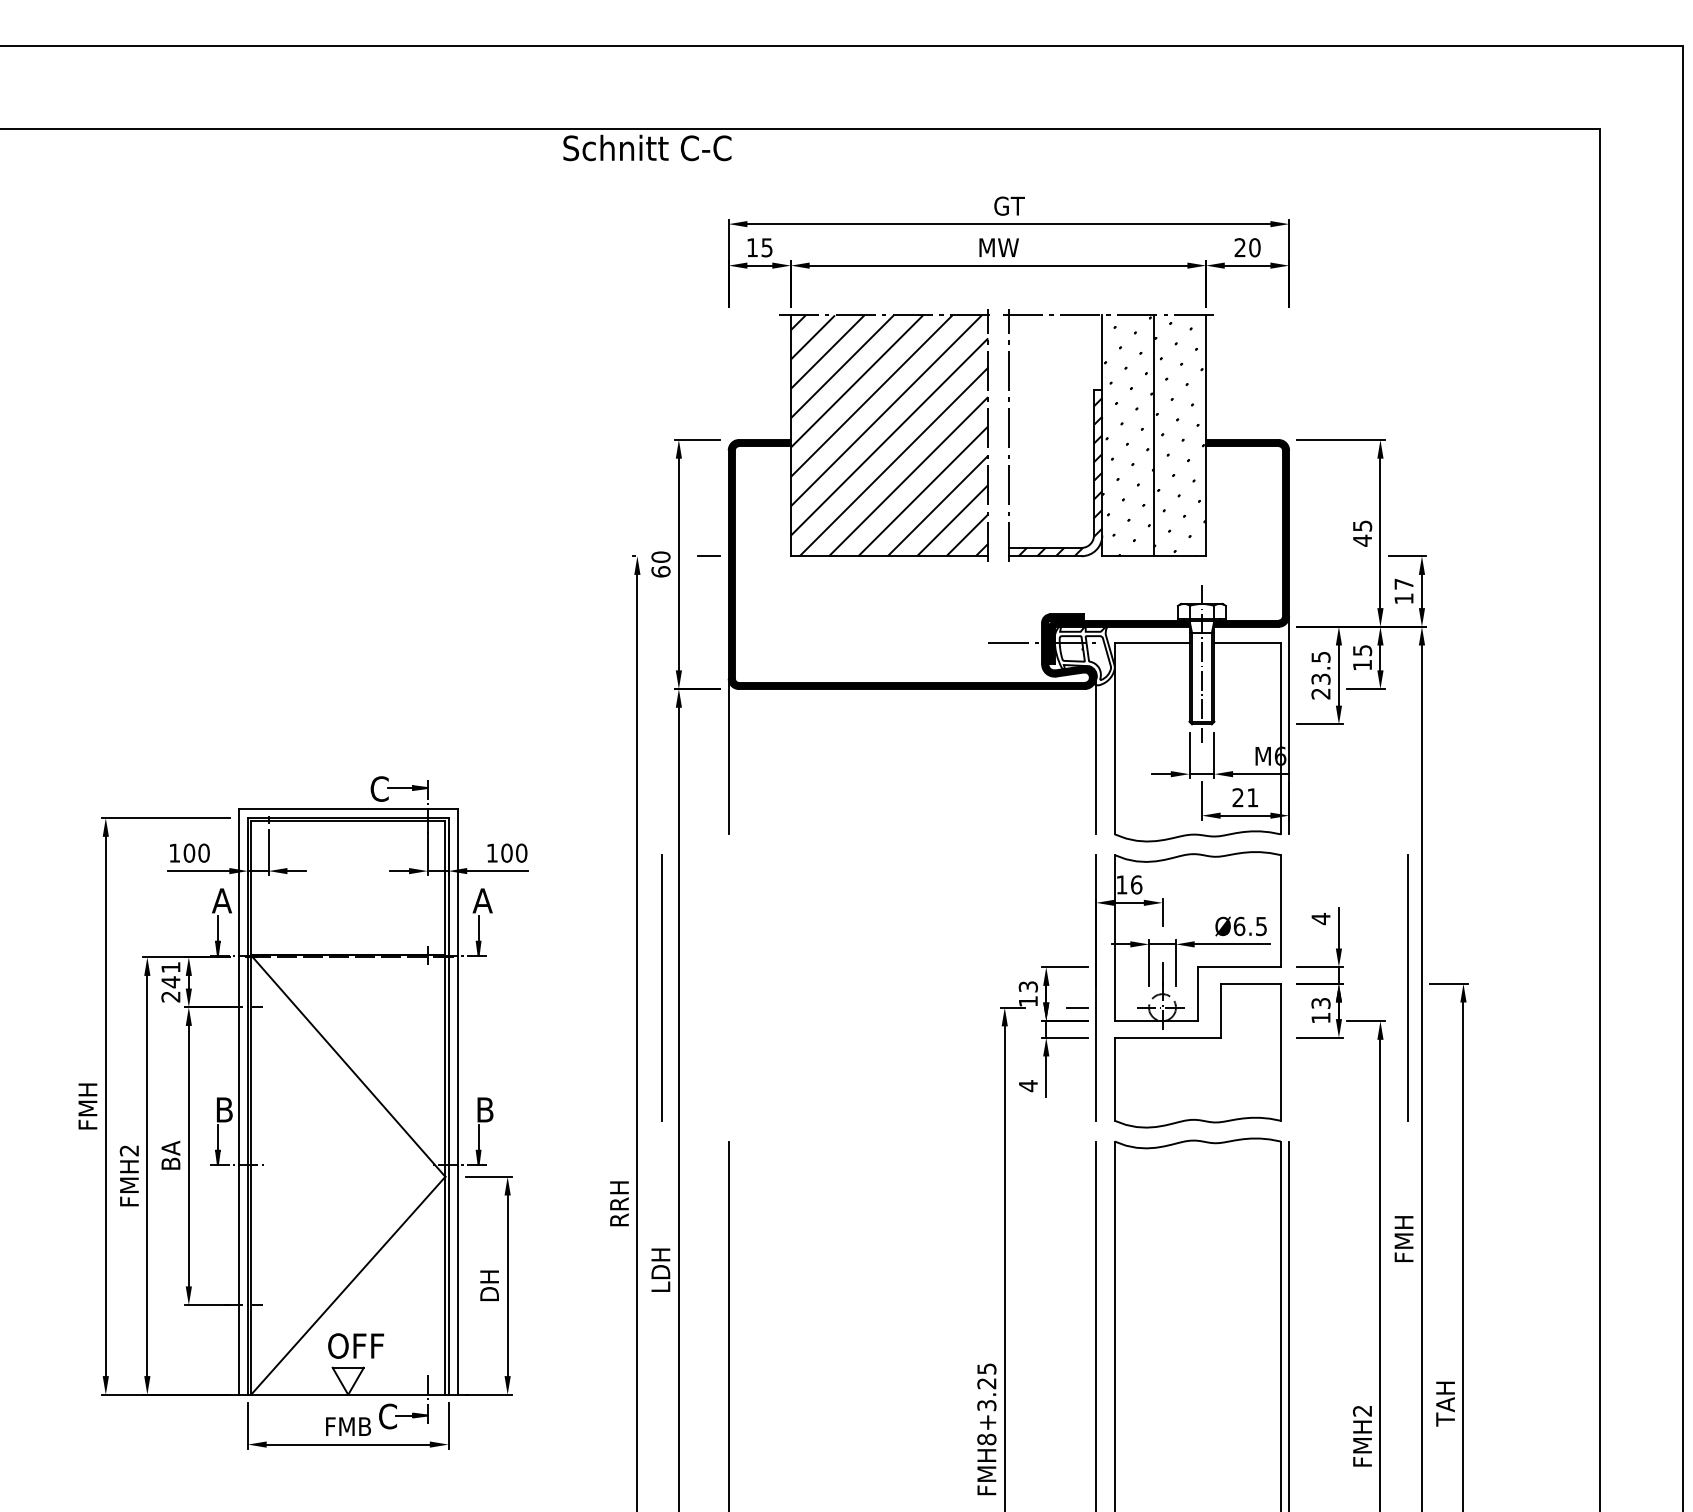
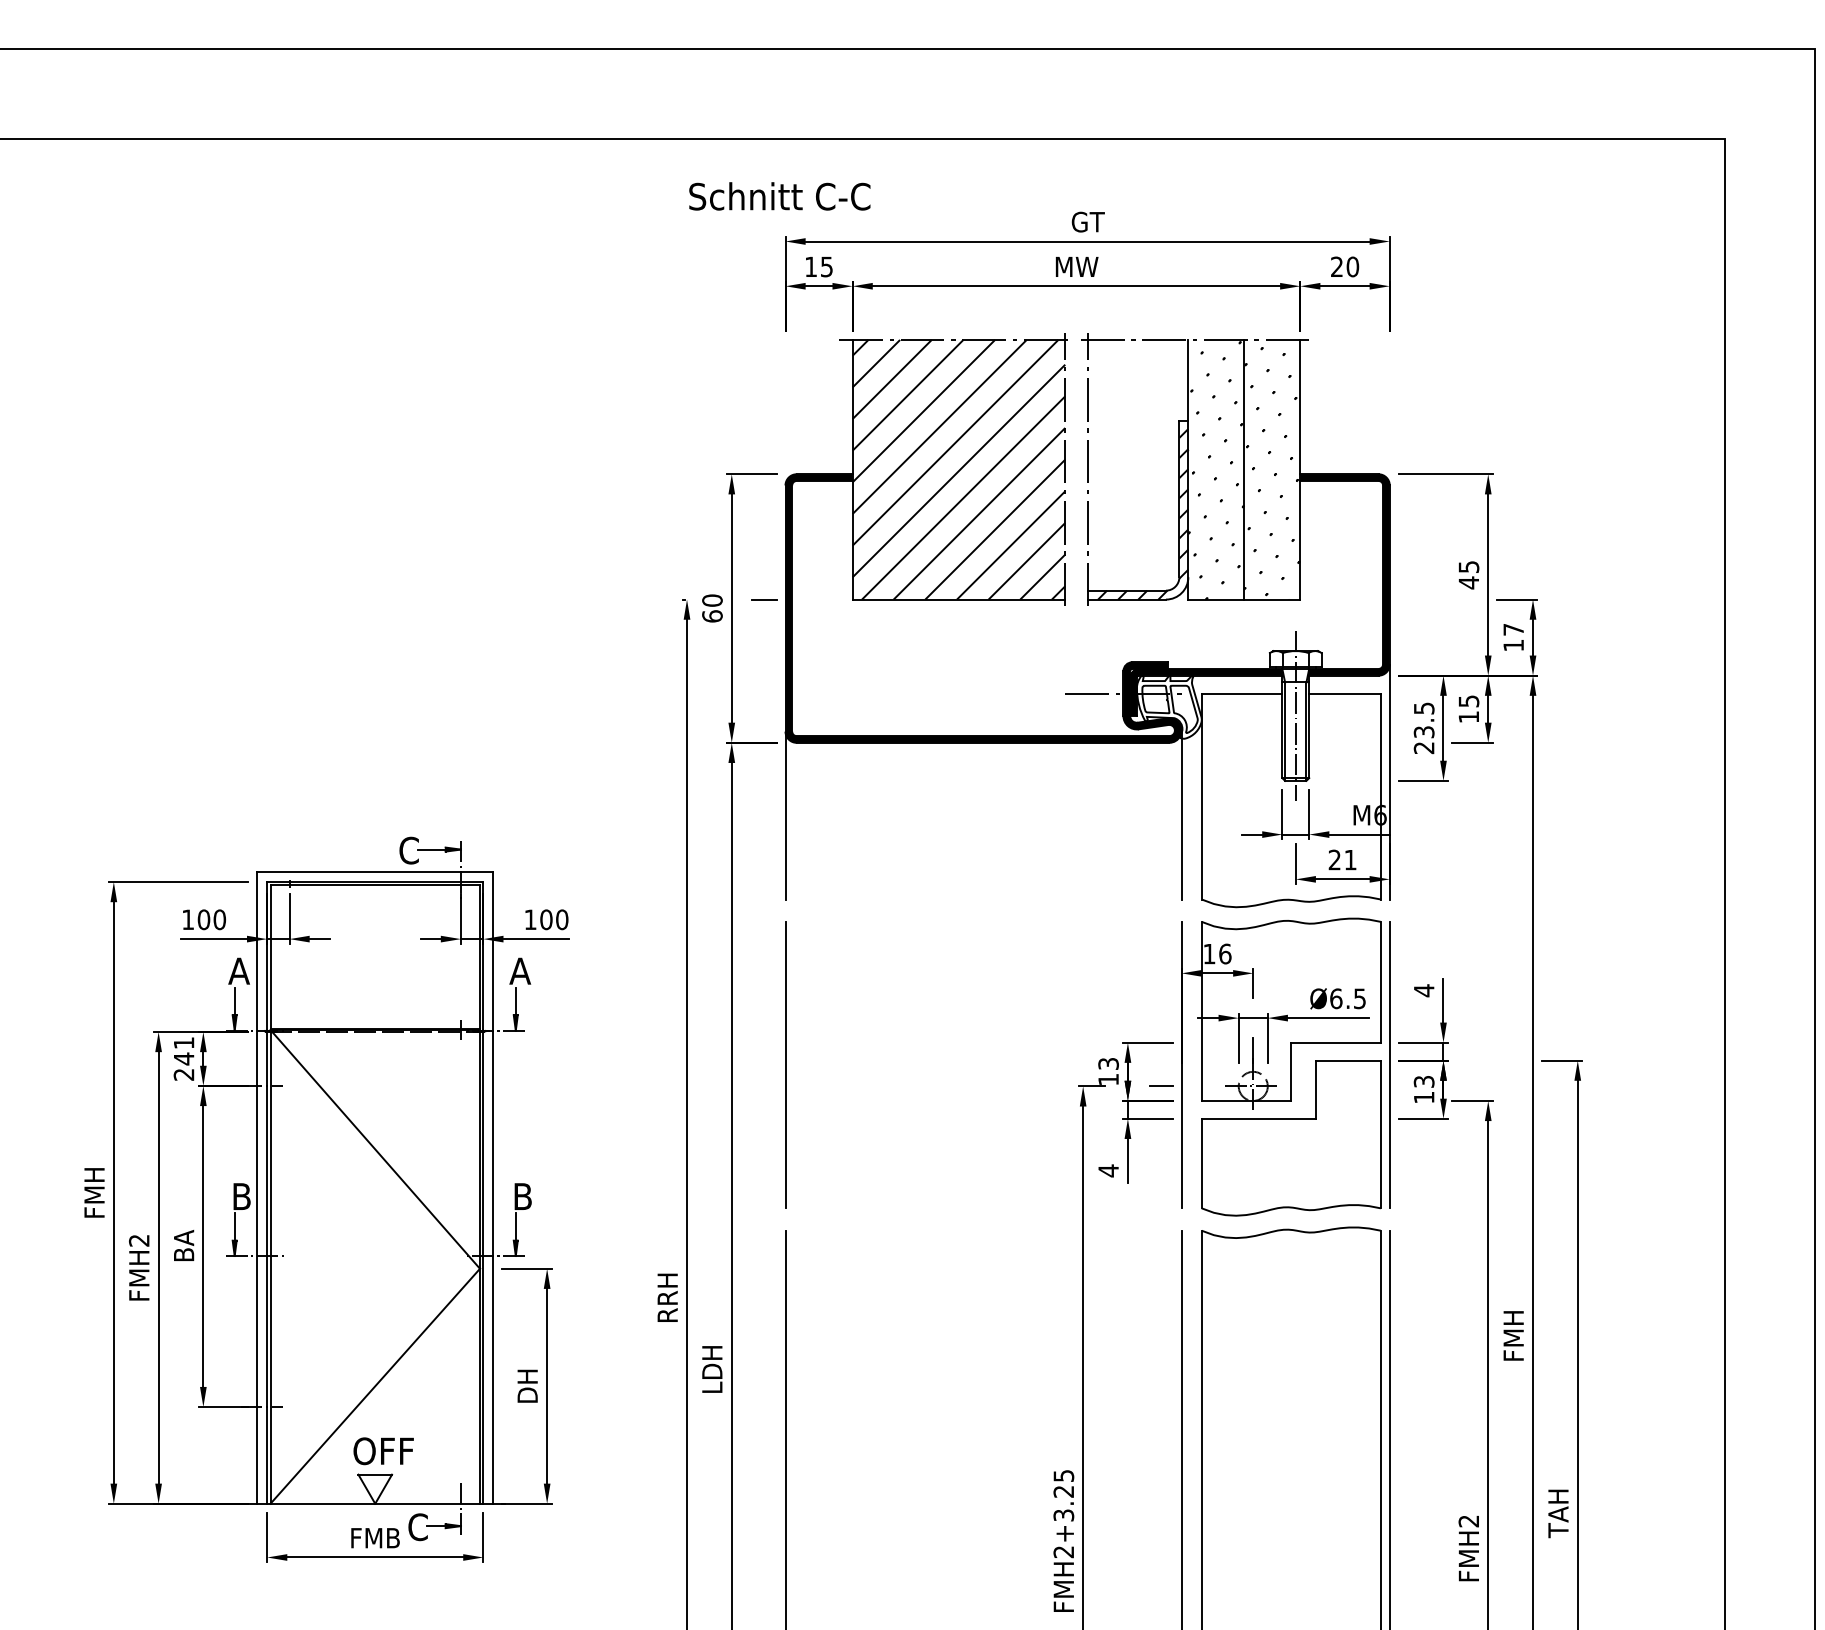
text: (647, 148) -> (779, 196), moved
line: (661, 987) -> (785, 1064), moved
line: (1407, 987) -> (1389, 1064), moved
text: (986, 1439) -> (1063, 1552), FMH8+3.25 -> FMH2+3.25

